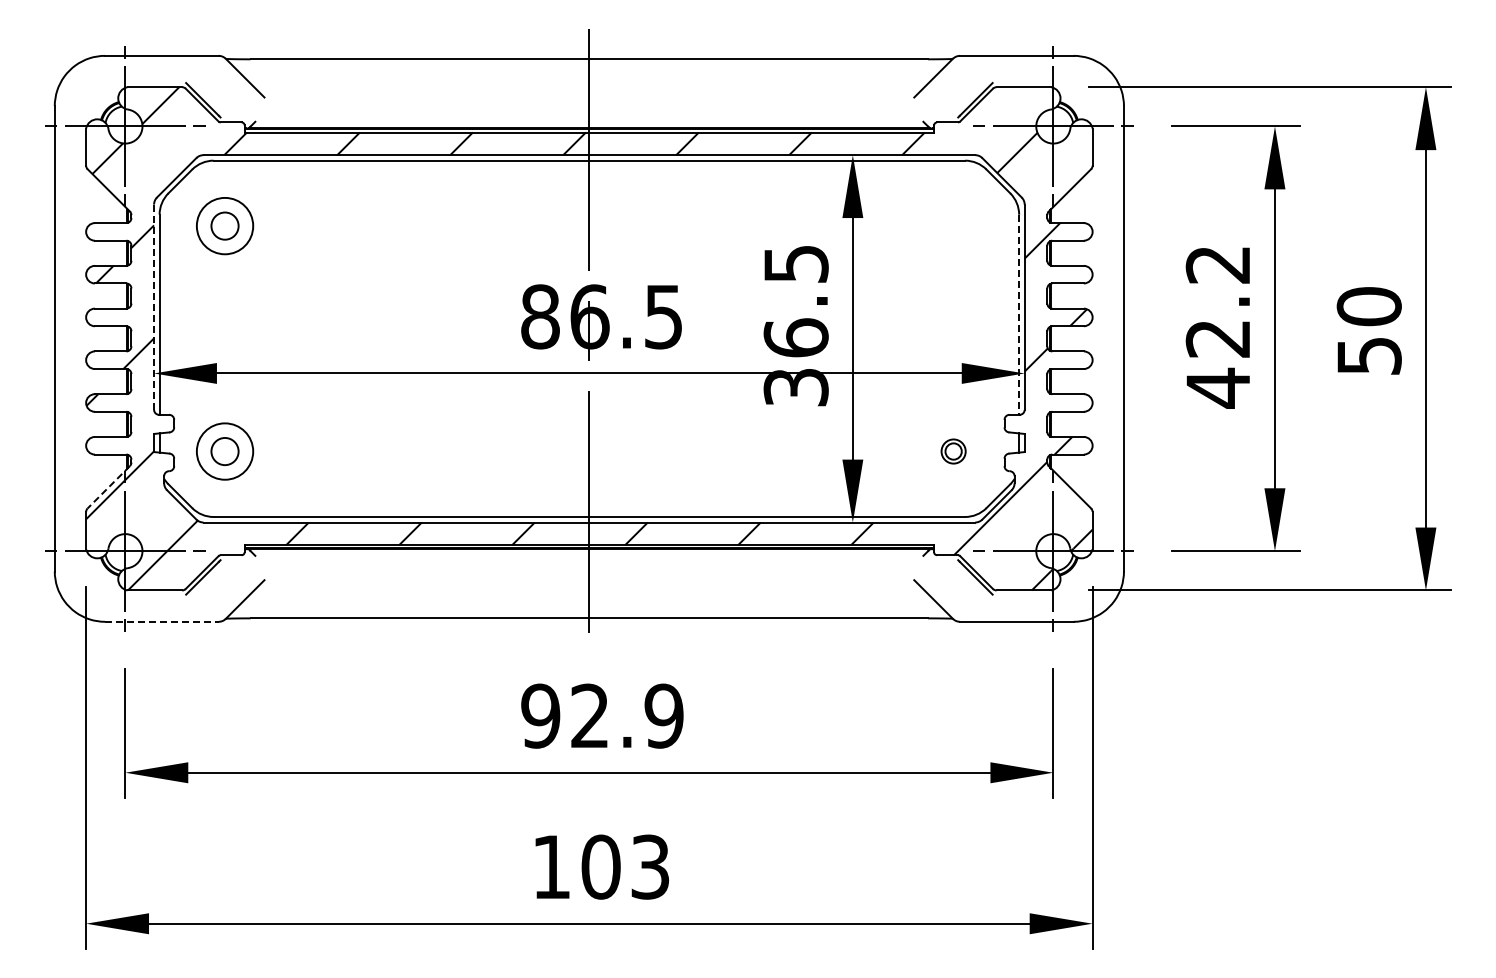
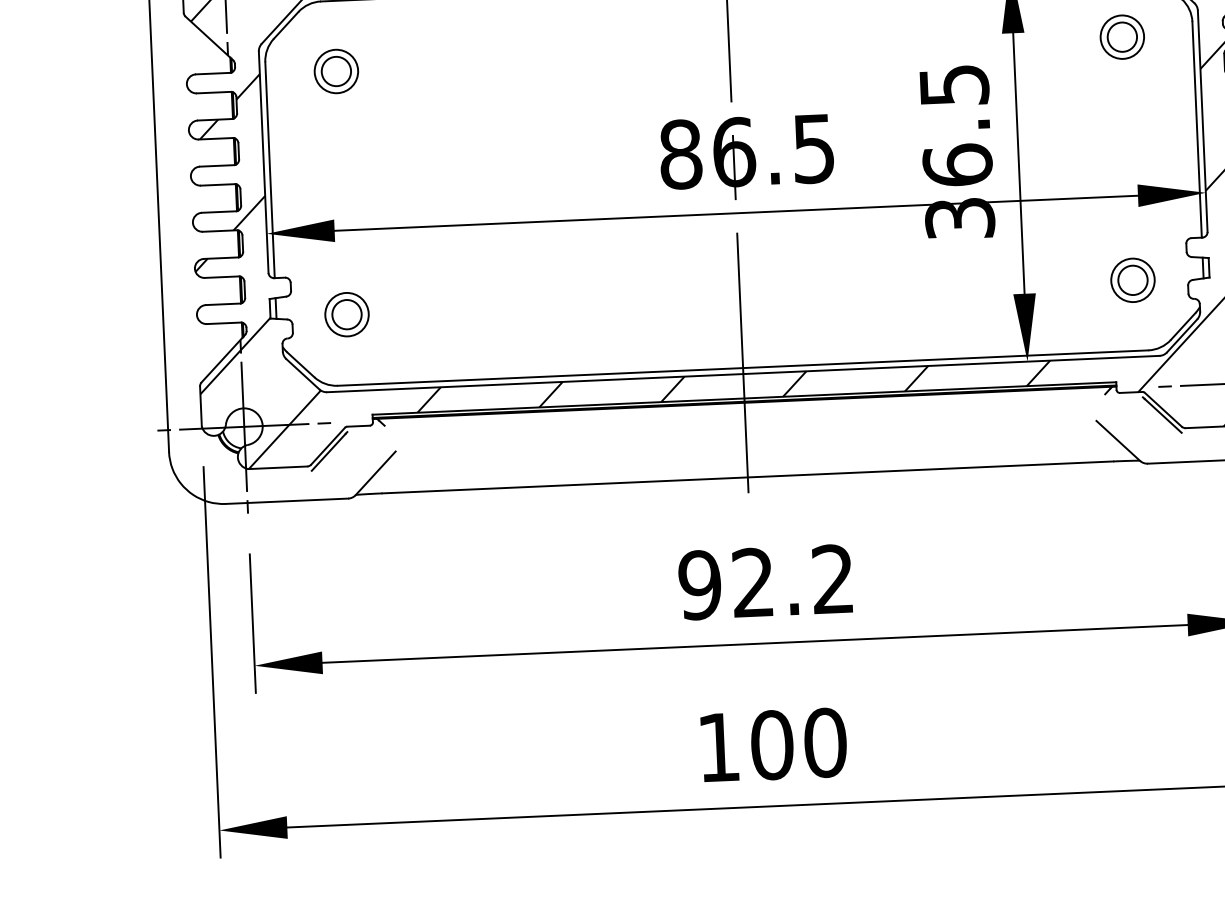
circle: (224, 225) -> (335, 70), size x0.71
part: (953, 226) -> (1122, 37), added
line: (154, 307) -> (264, 162), dashed -> solid
line: (1019, 315) -> (1197, 130), dashed -> solid
circle: (224, 451) -> (346, 314), size x0.71
part: (953, 451) -> (1132, 280), size x1.67
line: (108, 487) -> (223, 358), dashed -> solid
line: (161, 621) -> (286, 500), dashed -> solid
text: (663, 715) -> (832, 578), 92.9 -> 92.2
text: (650, 866) -> (825, 742), 103 -> 100

